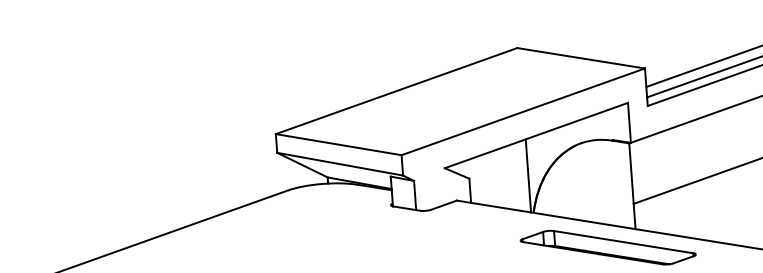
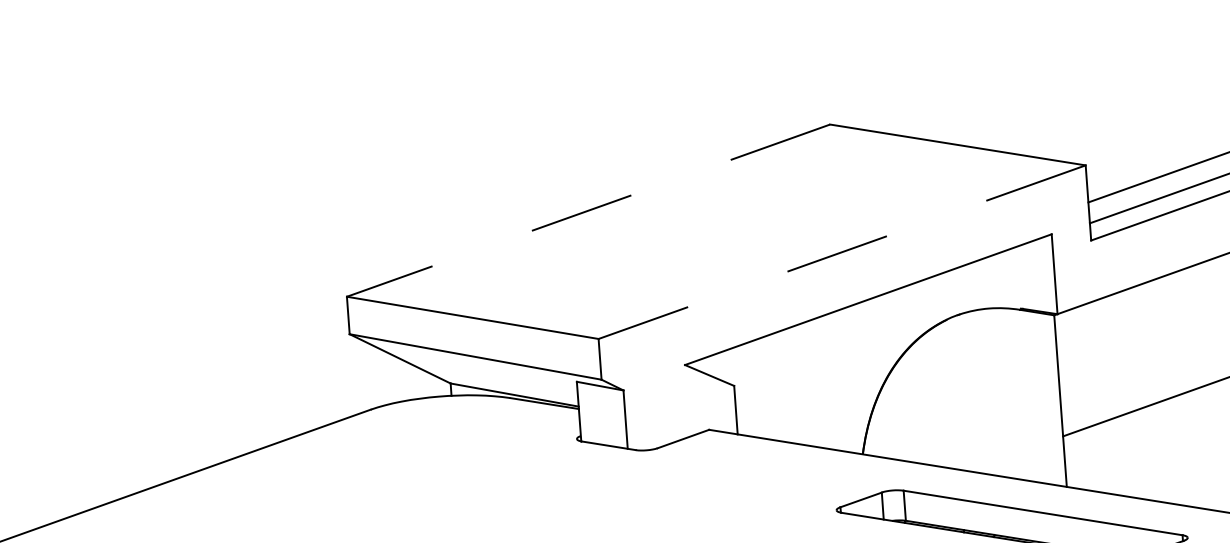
line: (396, 91) -> (588, 211), solid -> dashed
line: (522, 112) -> (840, 253), solid -> dashed
line: (528, 175) -> (852, 379), removed

